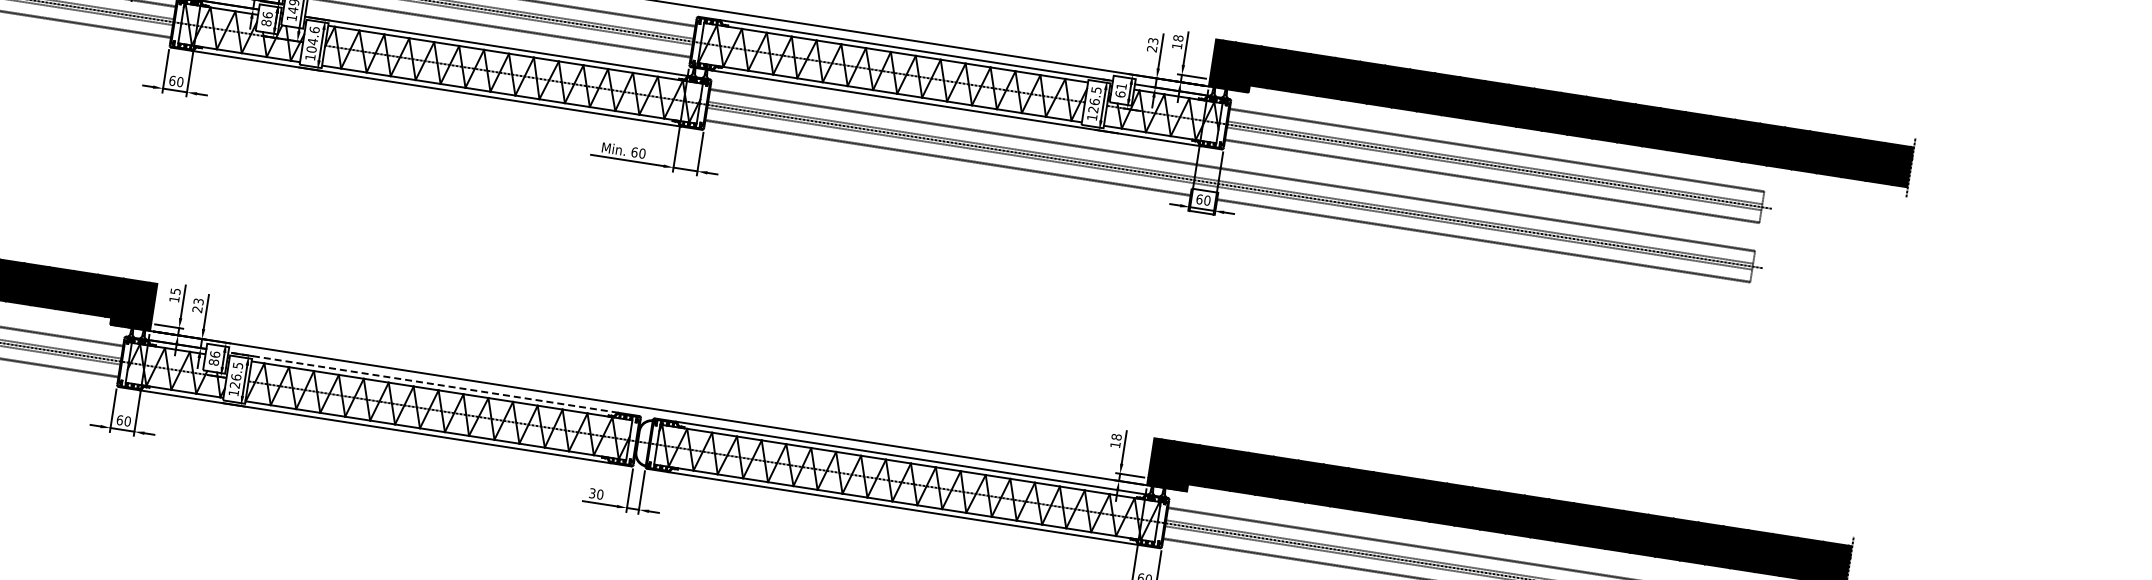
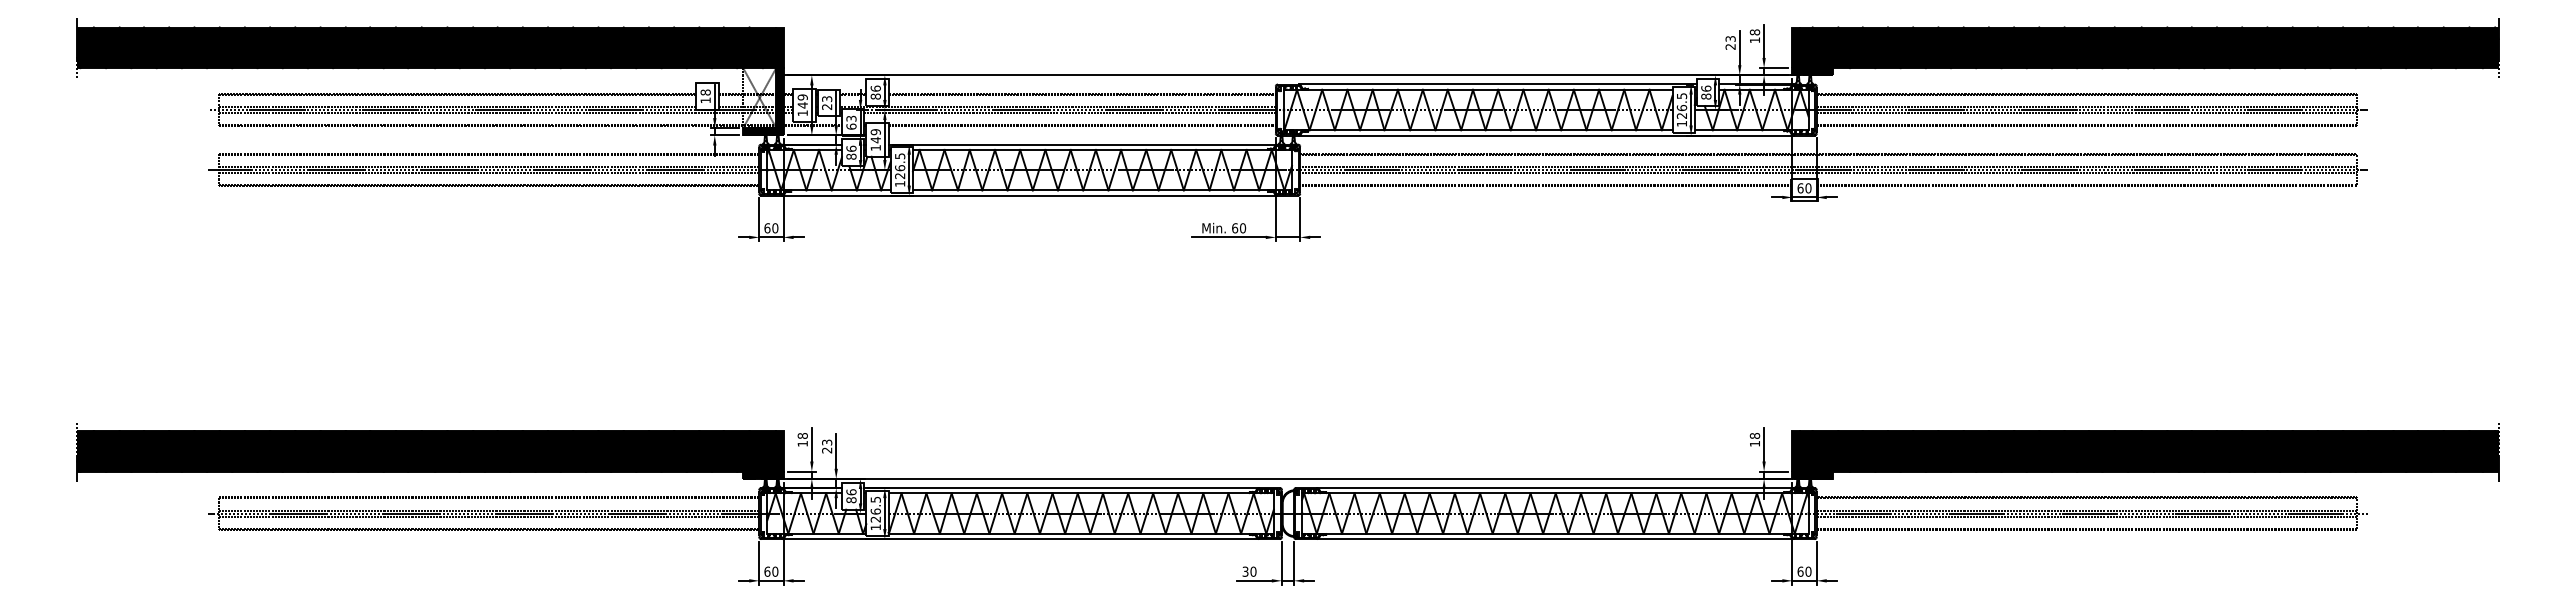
text: (313, 40) -> (900, 166), 104.6 -> 126.5
text: (1121, 90) -> (1706, 92), 61 -> 86
text: (175, 290) -> (802, 435), 15 -> 18
line: (423, 382) -> (1061, 488), dashed -> solid

